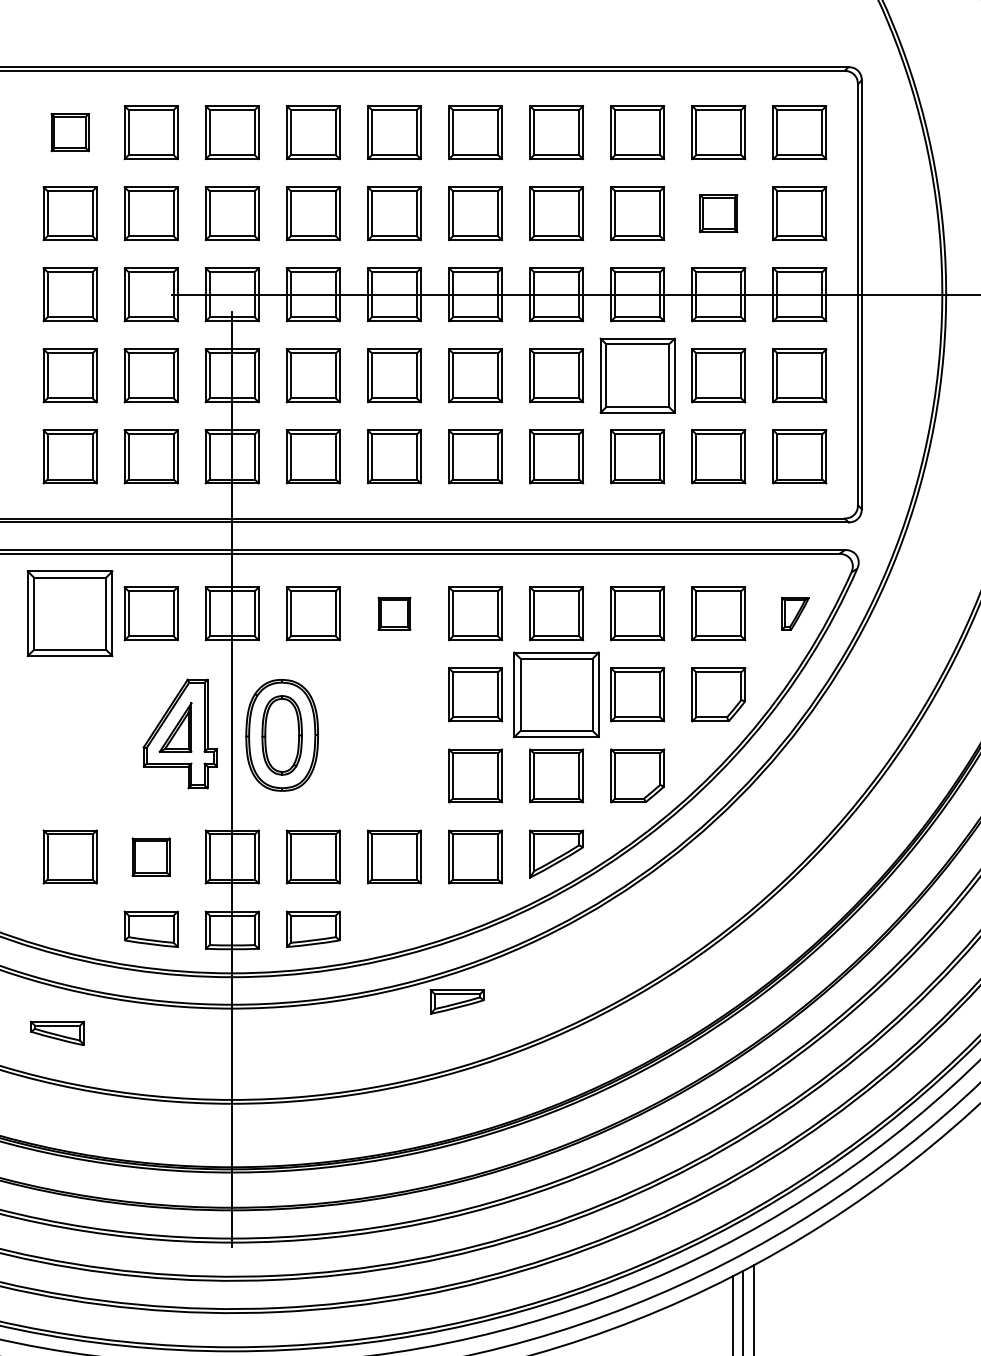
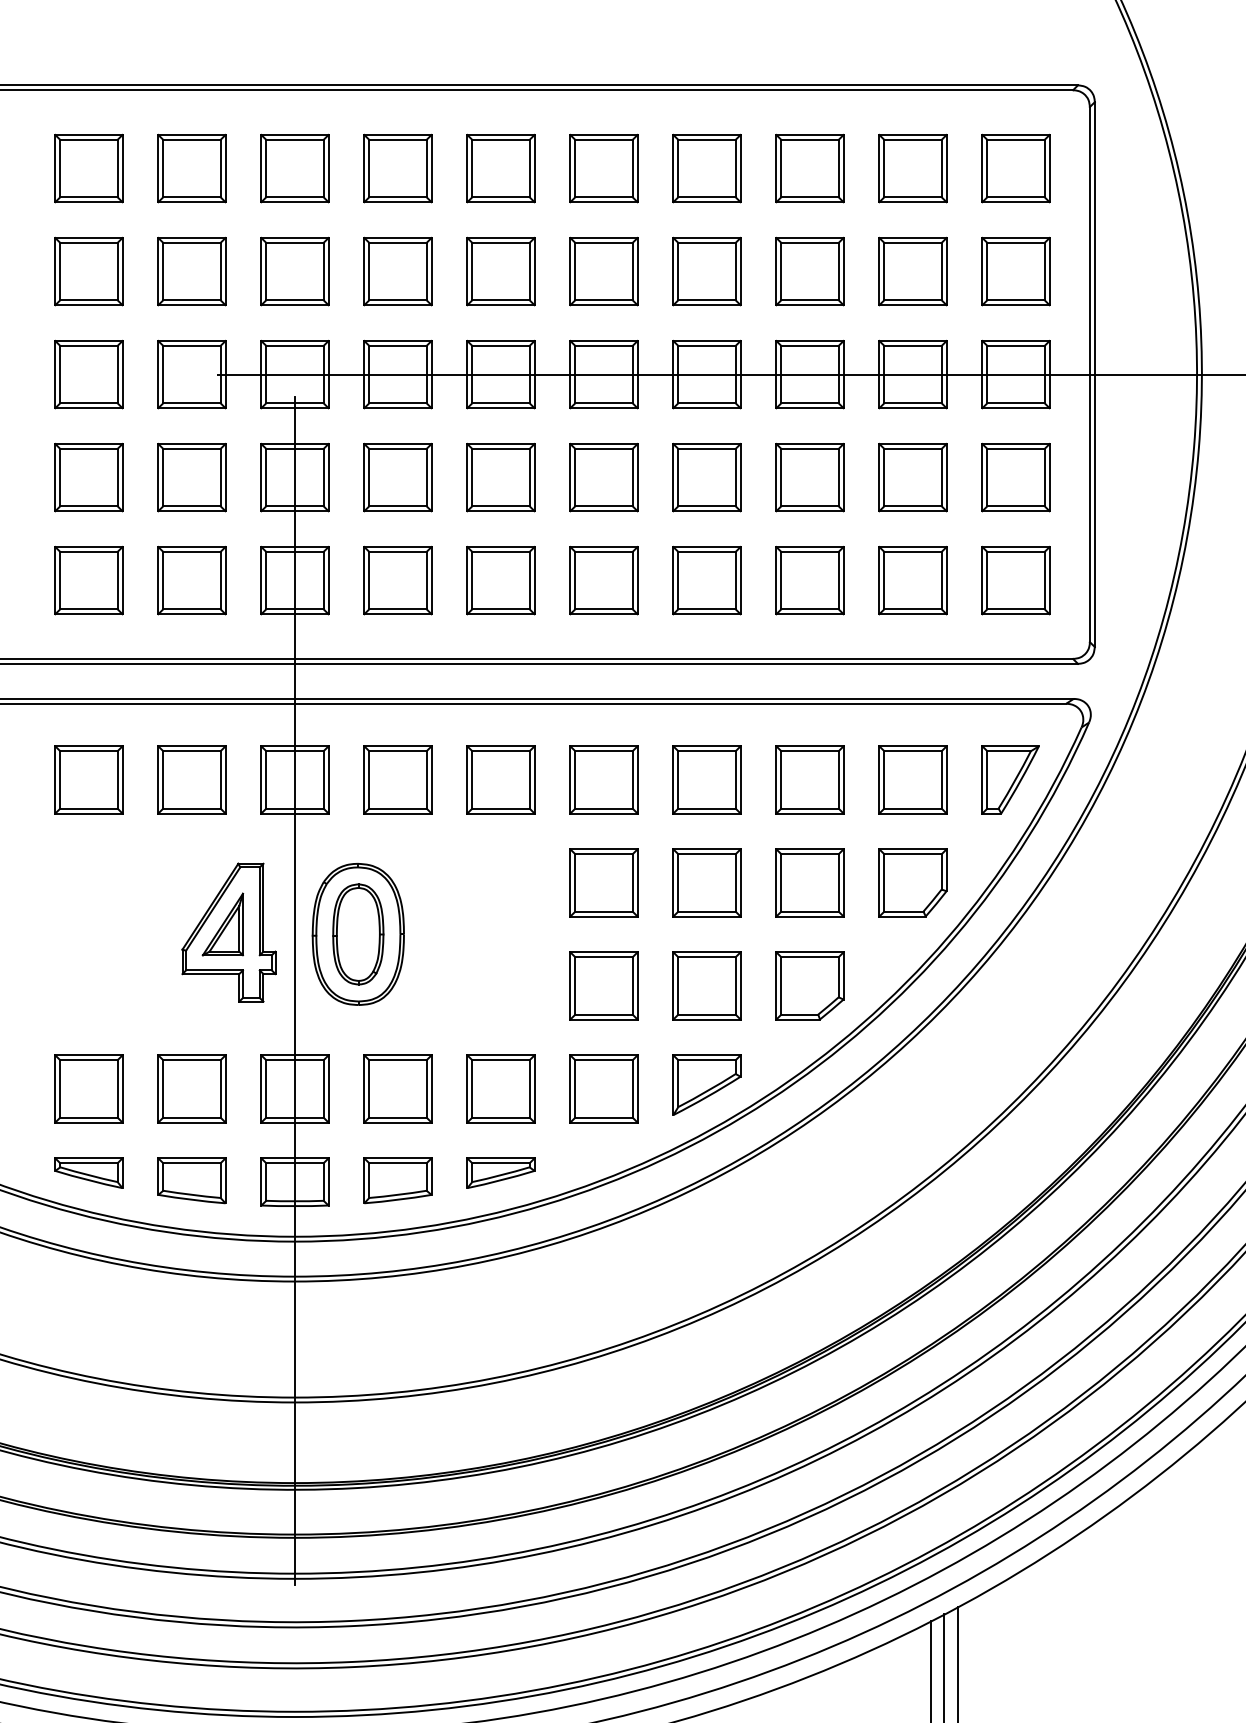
part: (69, 132) -> (88, 168), size x1.43
part: (718, 213) -> (912, 271), size x1.43
part: (637, 375) -> (809, 477), size x0.71
part: (69, 613) -> (88, 779), size x0.62
part: (394, 613) -> (500, 779), size x1.67
part: (795, 613) -> (1010, 779), size x1.67
part: (556, 694) -> (706, 882), size x0.62
part: (150, 856) -> (191, 1088), size x1.43
part: (457, 1001) -> (500, 1172), moved
part: (57, 1032) -> (88, 1172), moved

